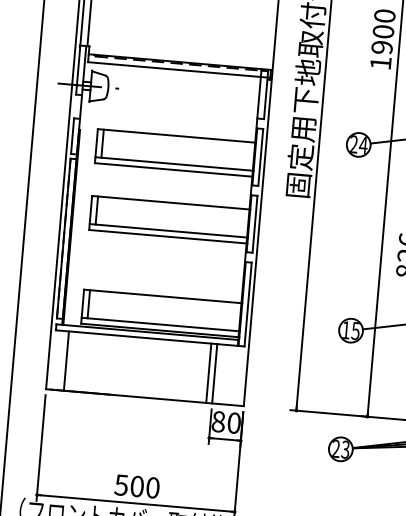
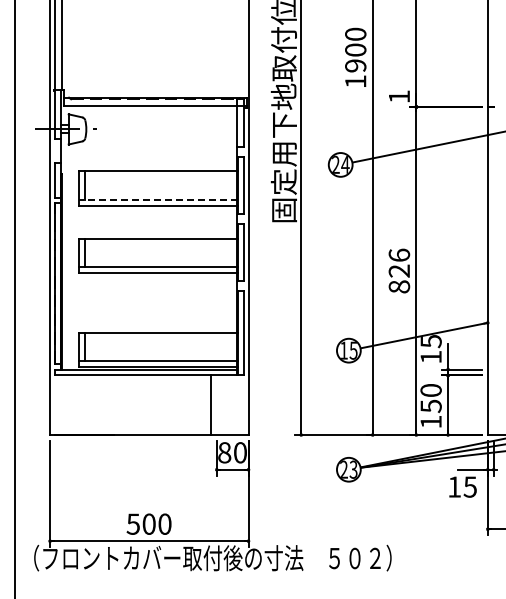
line: (174, 163) -> (158, 199), solid -> dashed
line: (65, 361) -> (67, 405), removed
line: (214, 374) -> (216, 405), removed

